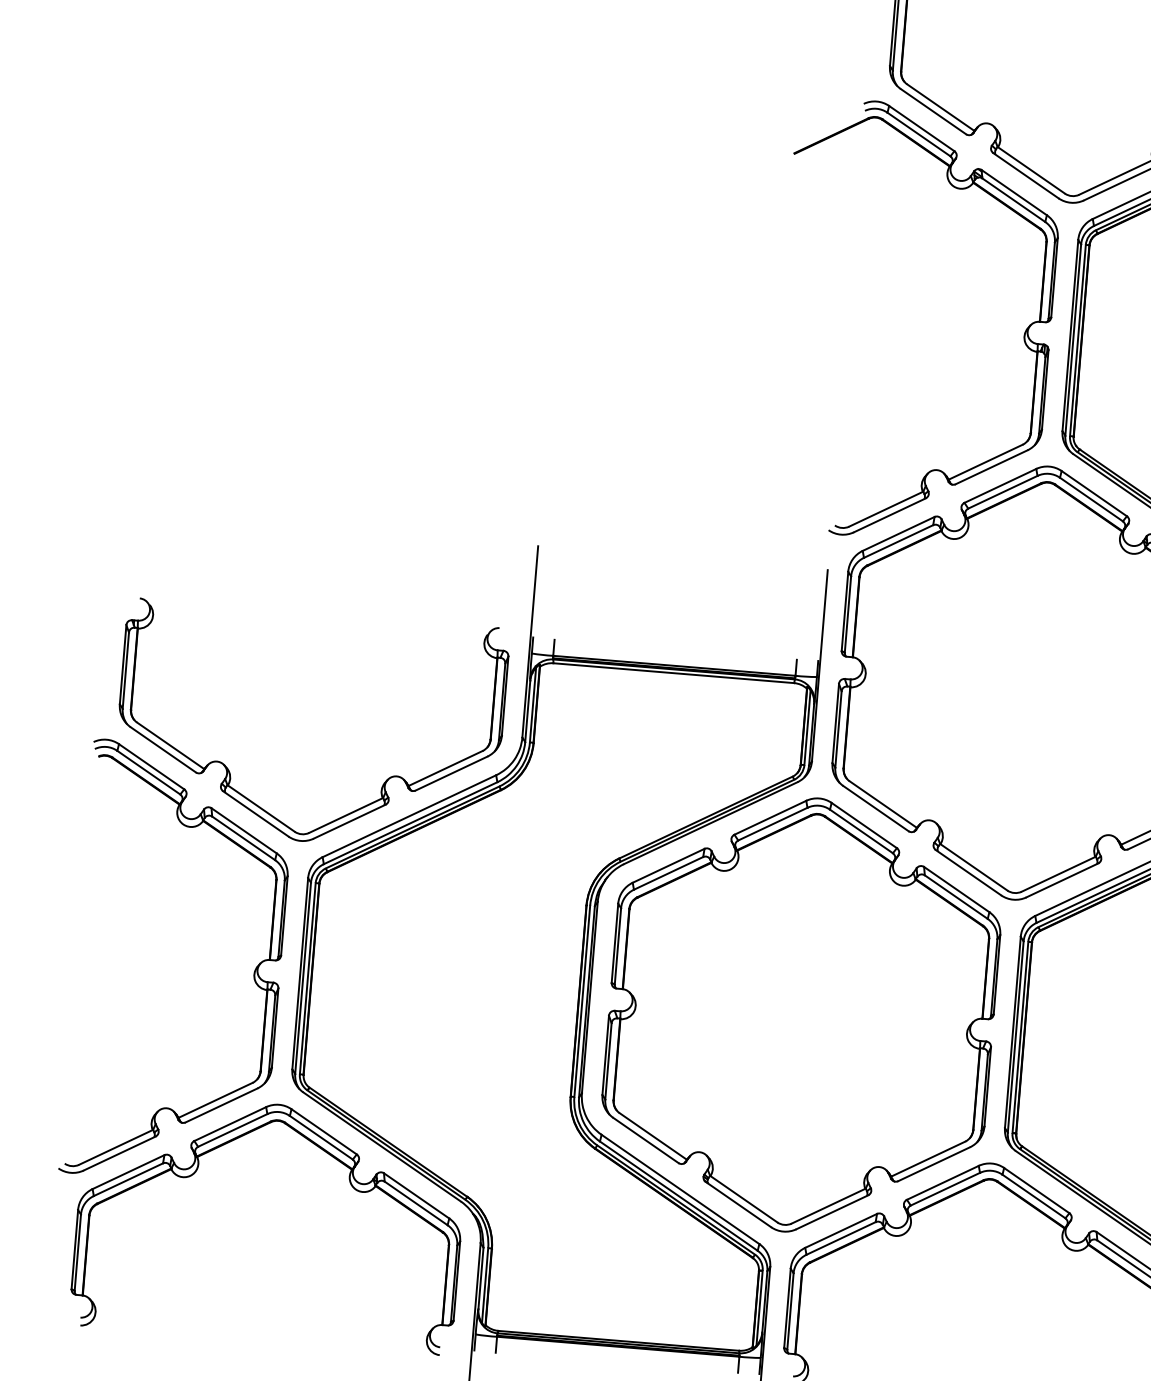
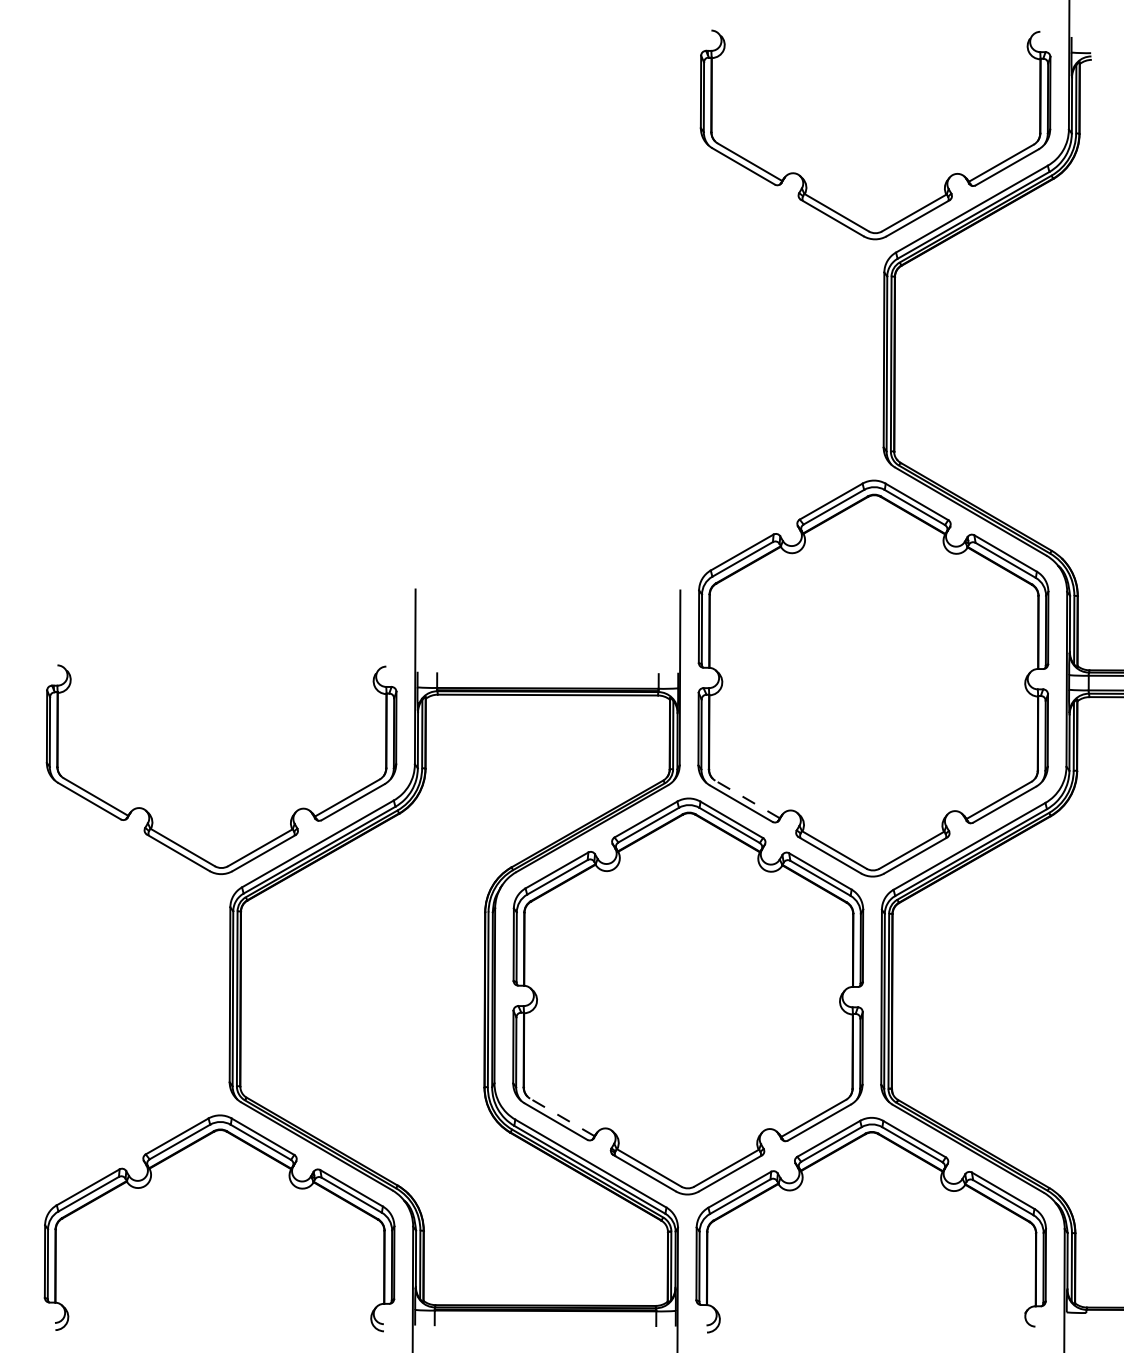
part: (1023, 333) -> (841, 361), removed
line: (883, 804) -> (747, 799), solid -> dashed
part: (253, 971) -> (187, 996), removed
line: (652, 1136) -> (561, 1117), solid -> dashed

